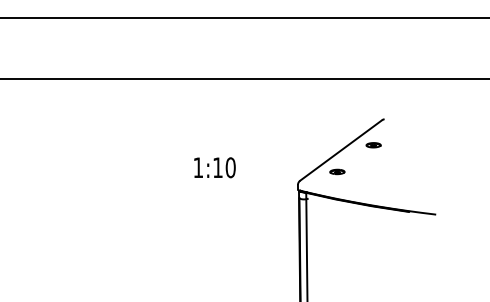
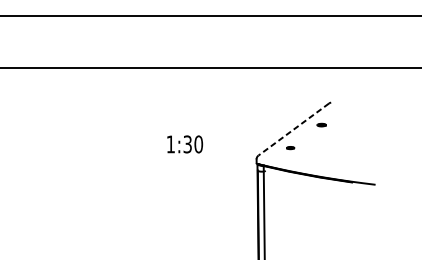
part: (373, 145) -> (321, 125), size x0.7
line: (341, 150) -> (294, 129), solid -> dashed
text: (217, 167) -> (187, 144), 1:10 -> 1:30
part: (337, 171) -> (290, 147), size x0.6

